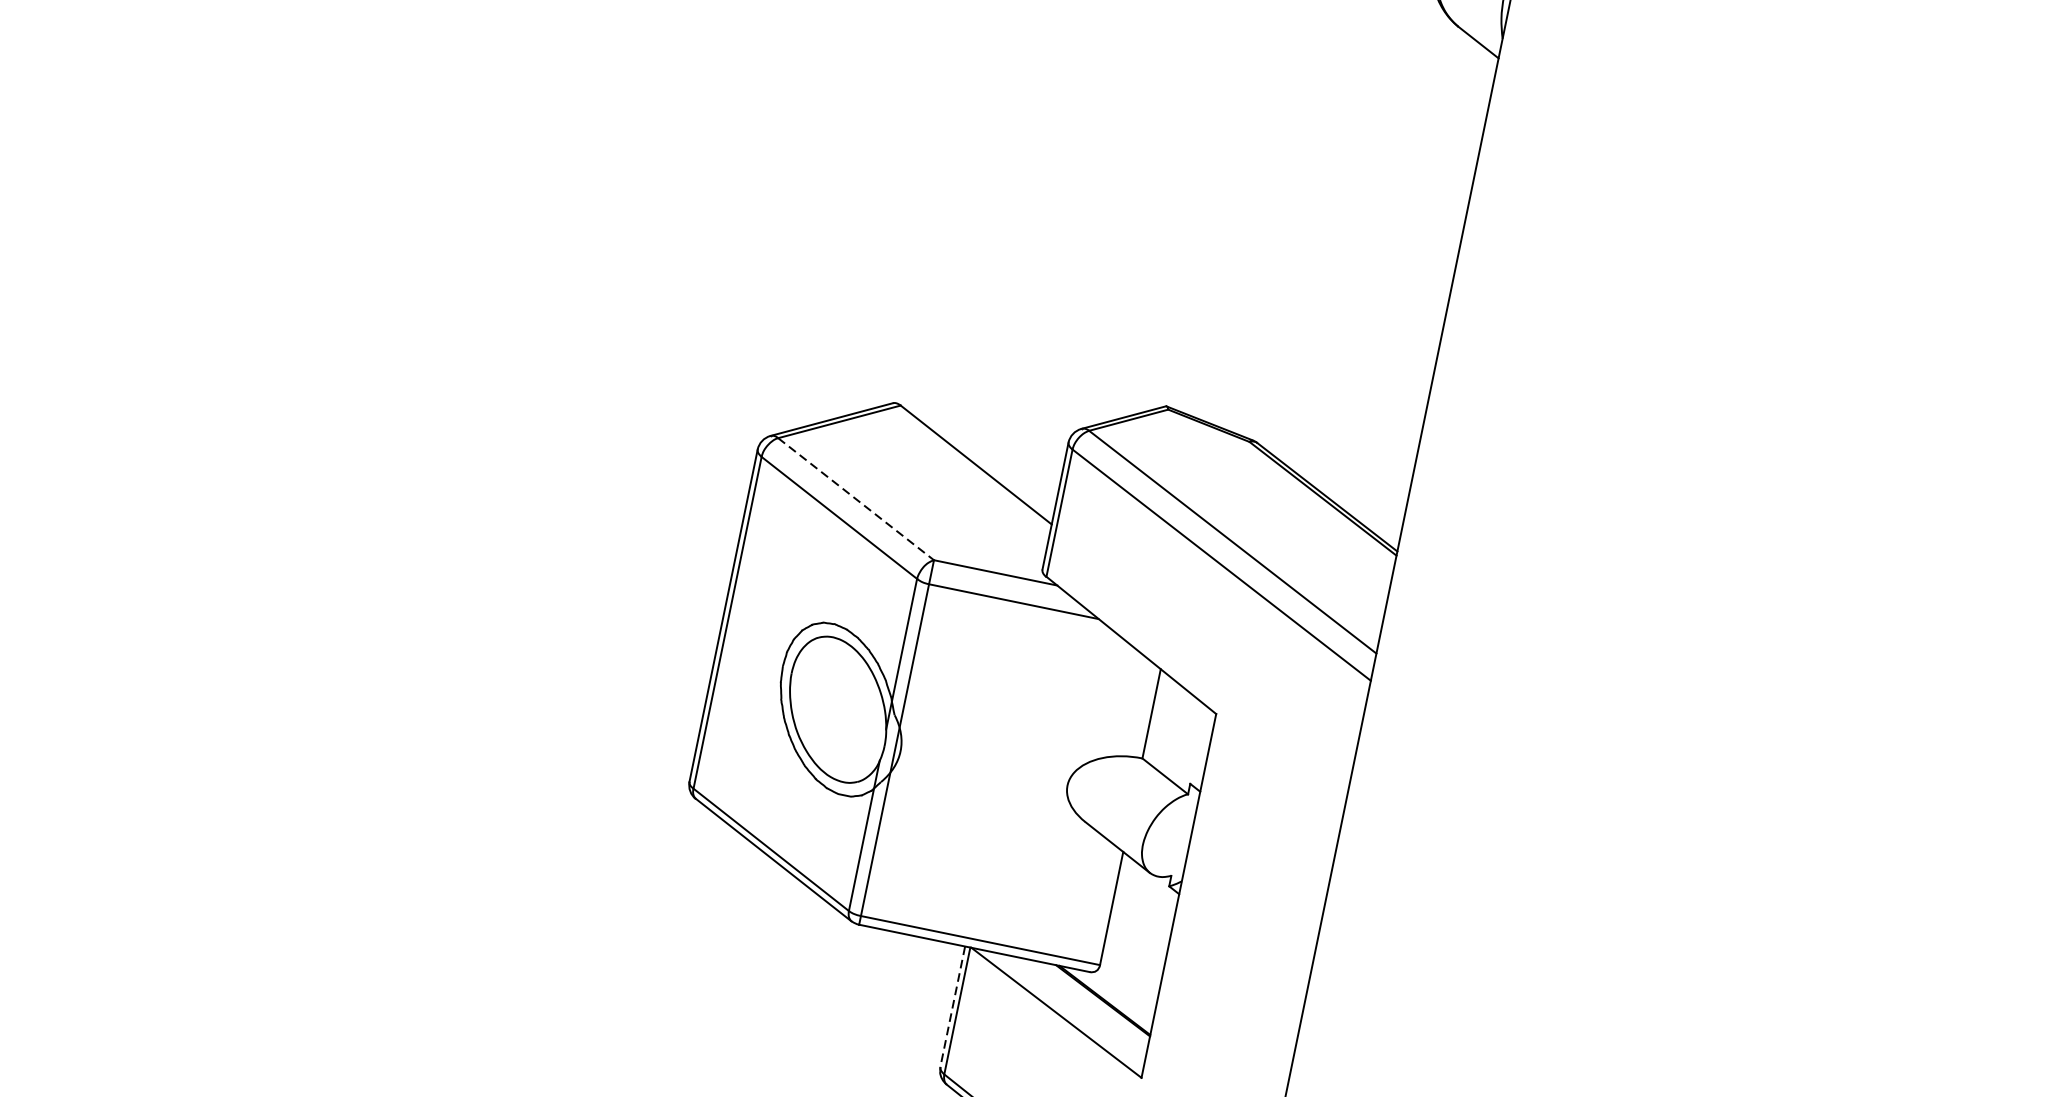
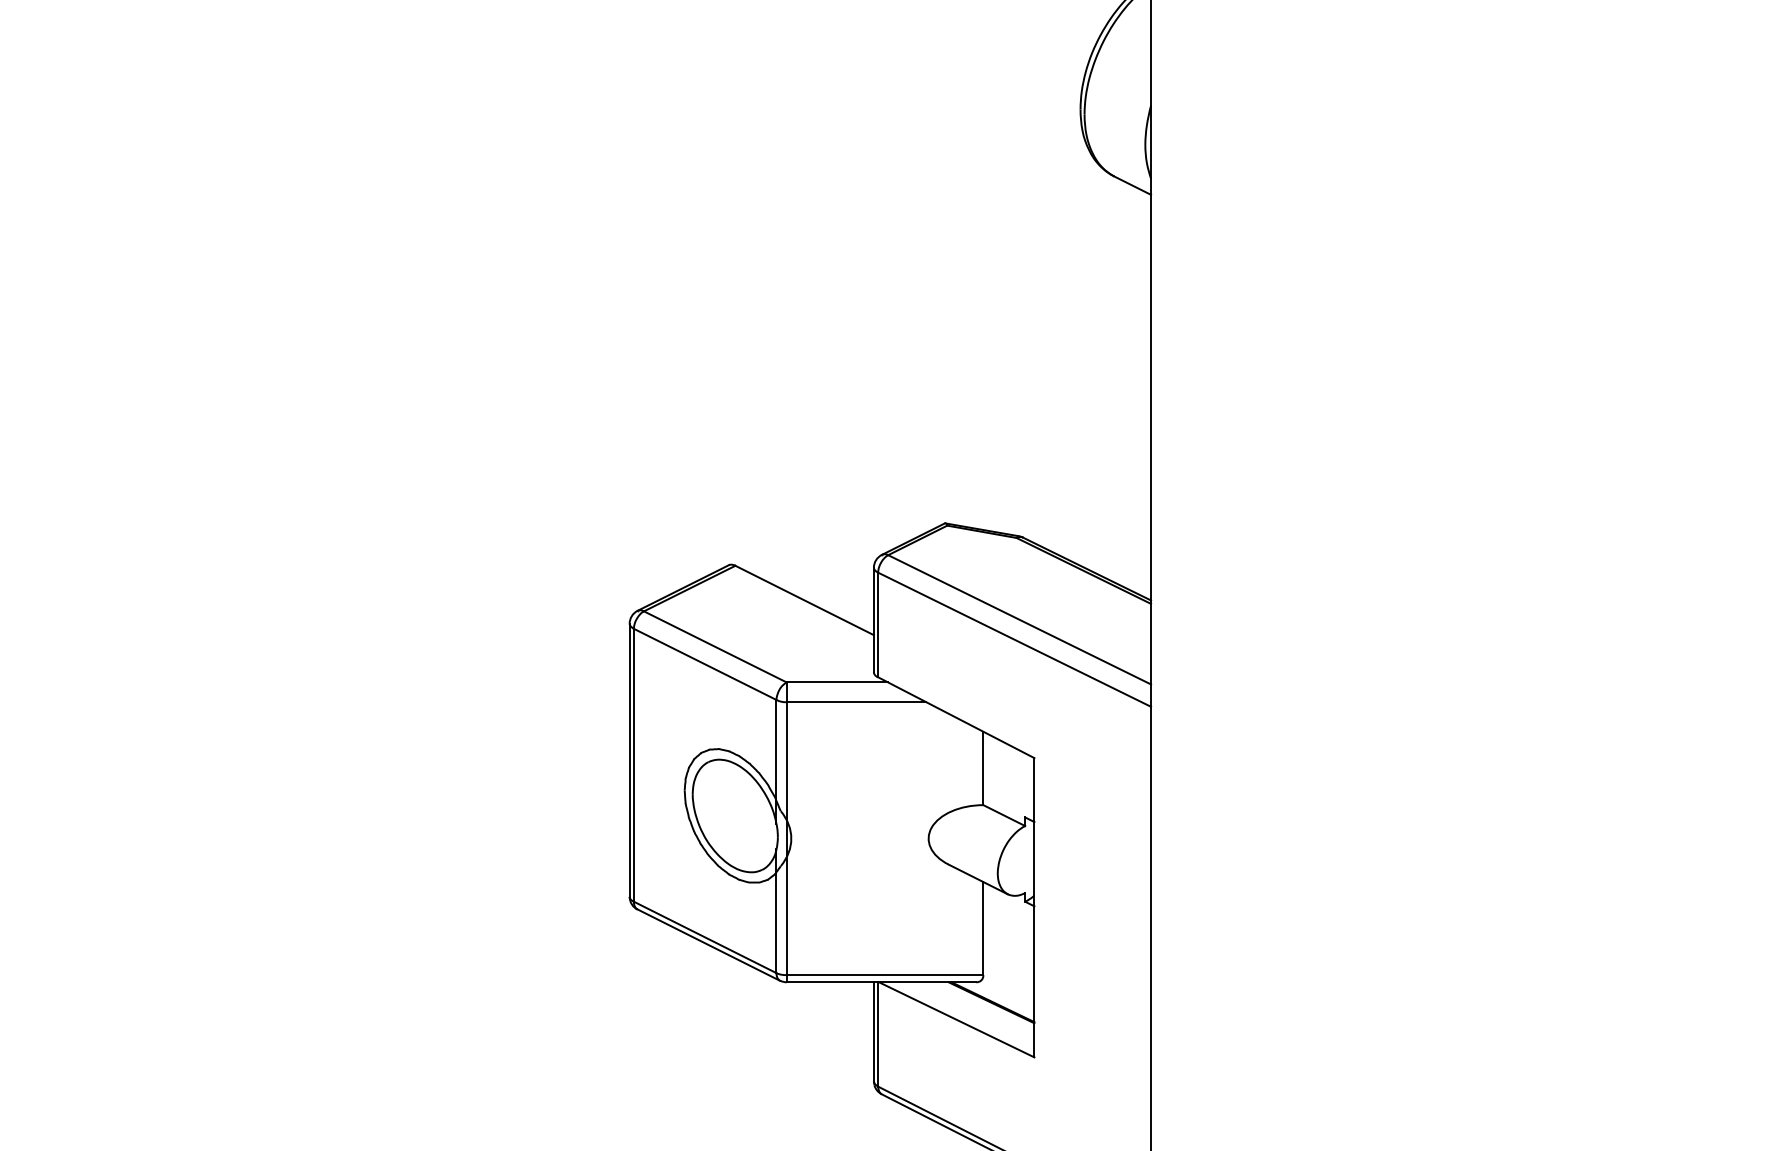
line: (856, 498) -> (715, 646), dashed -> solid
line: (952, 1006) -> (873, 1031), dashed -> solid

